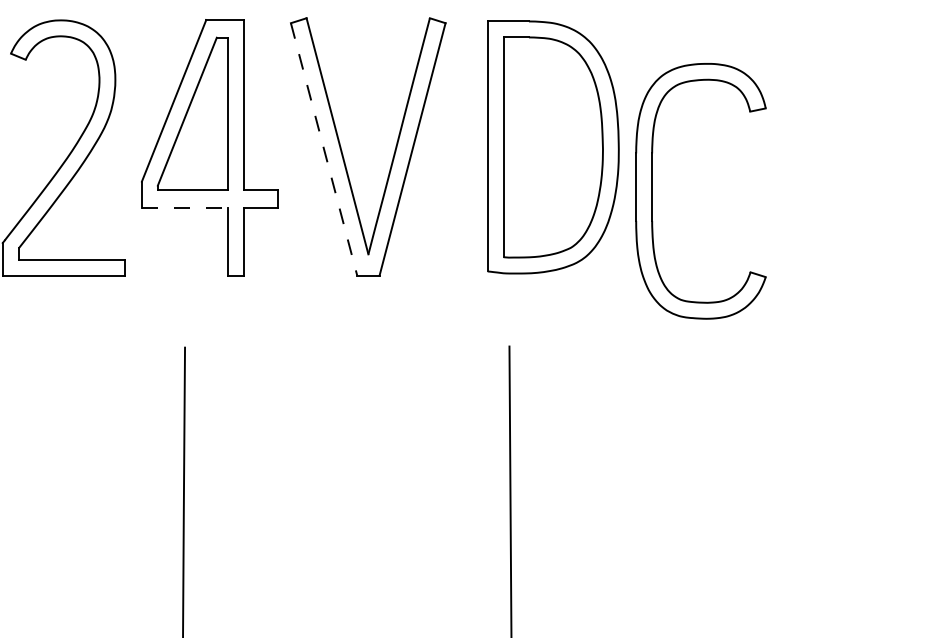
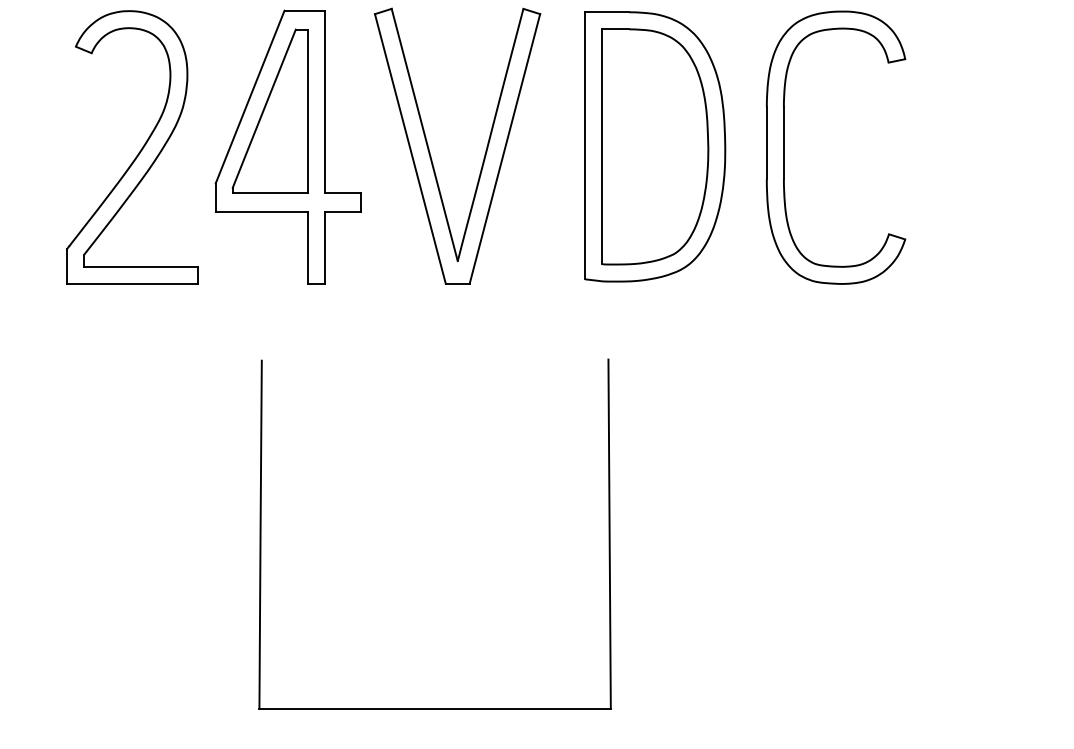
line: (324, 149) -> (410, 149), dashed -> solid
part: (652, 191) -> (784, 147), moved
line: (184, 207) -> (261, 211), dashed -> solid

